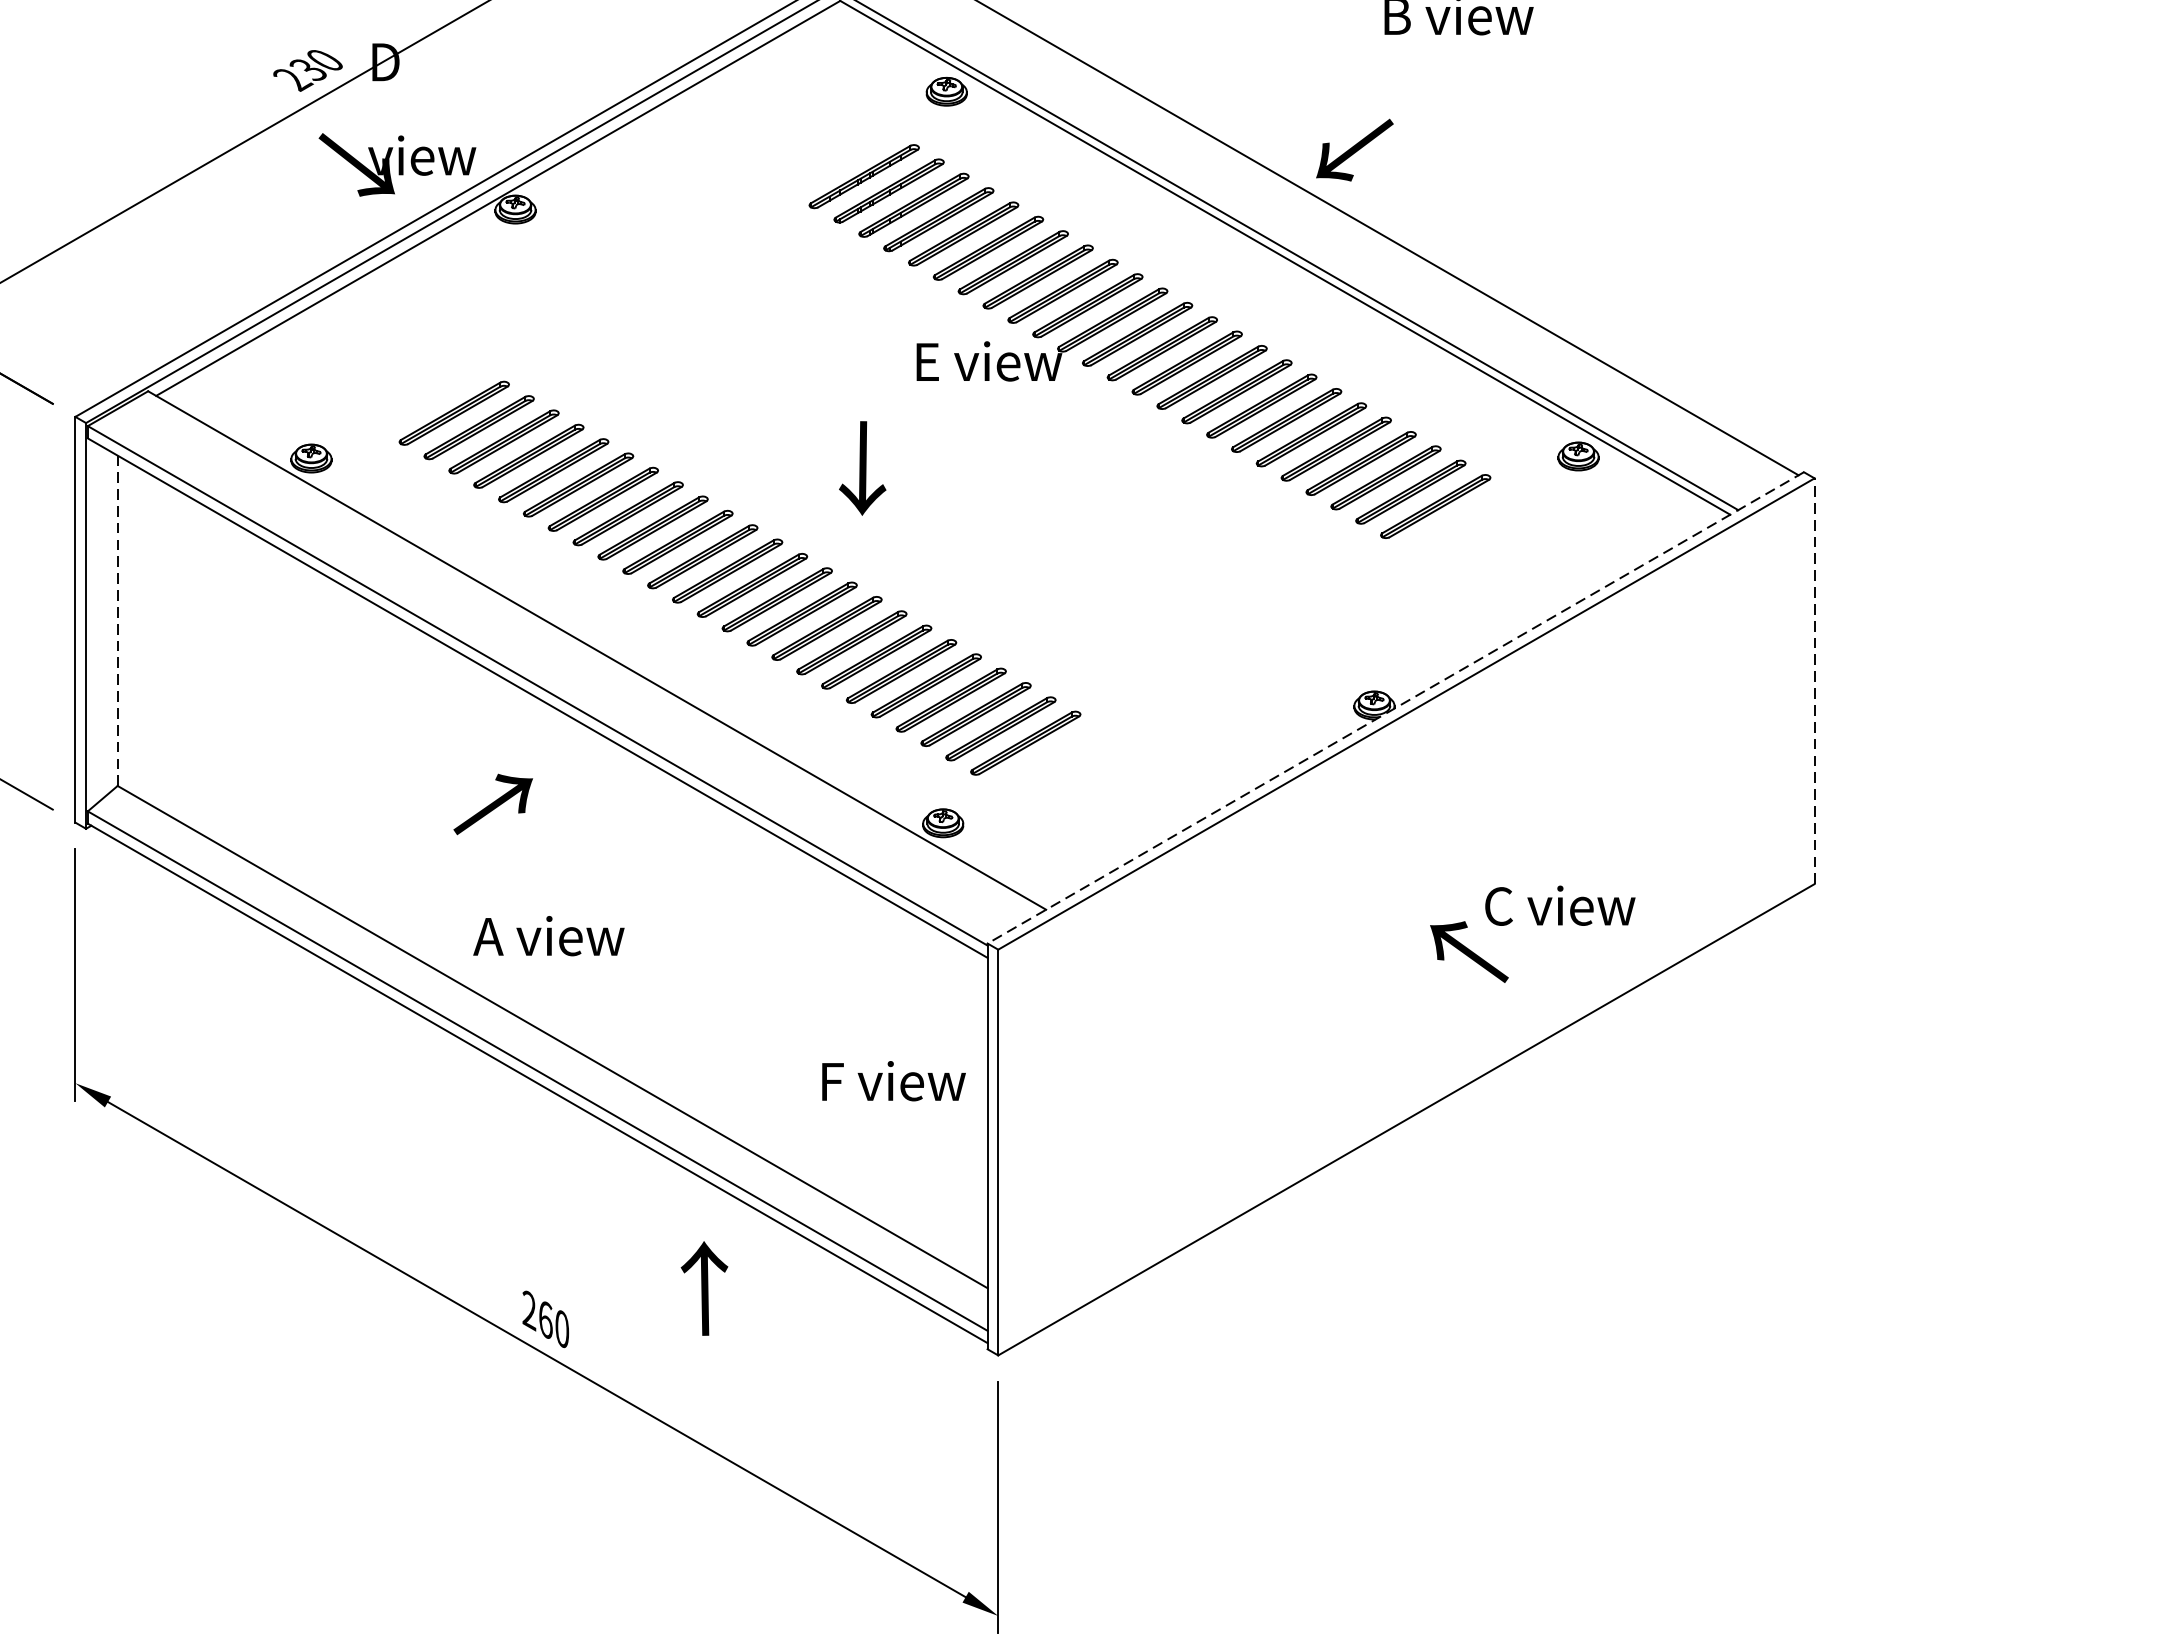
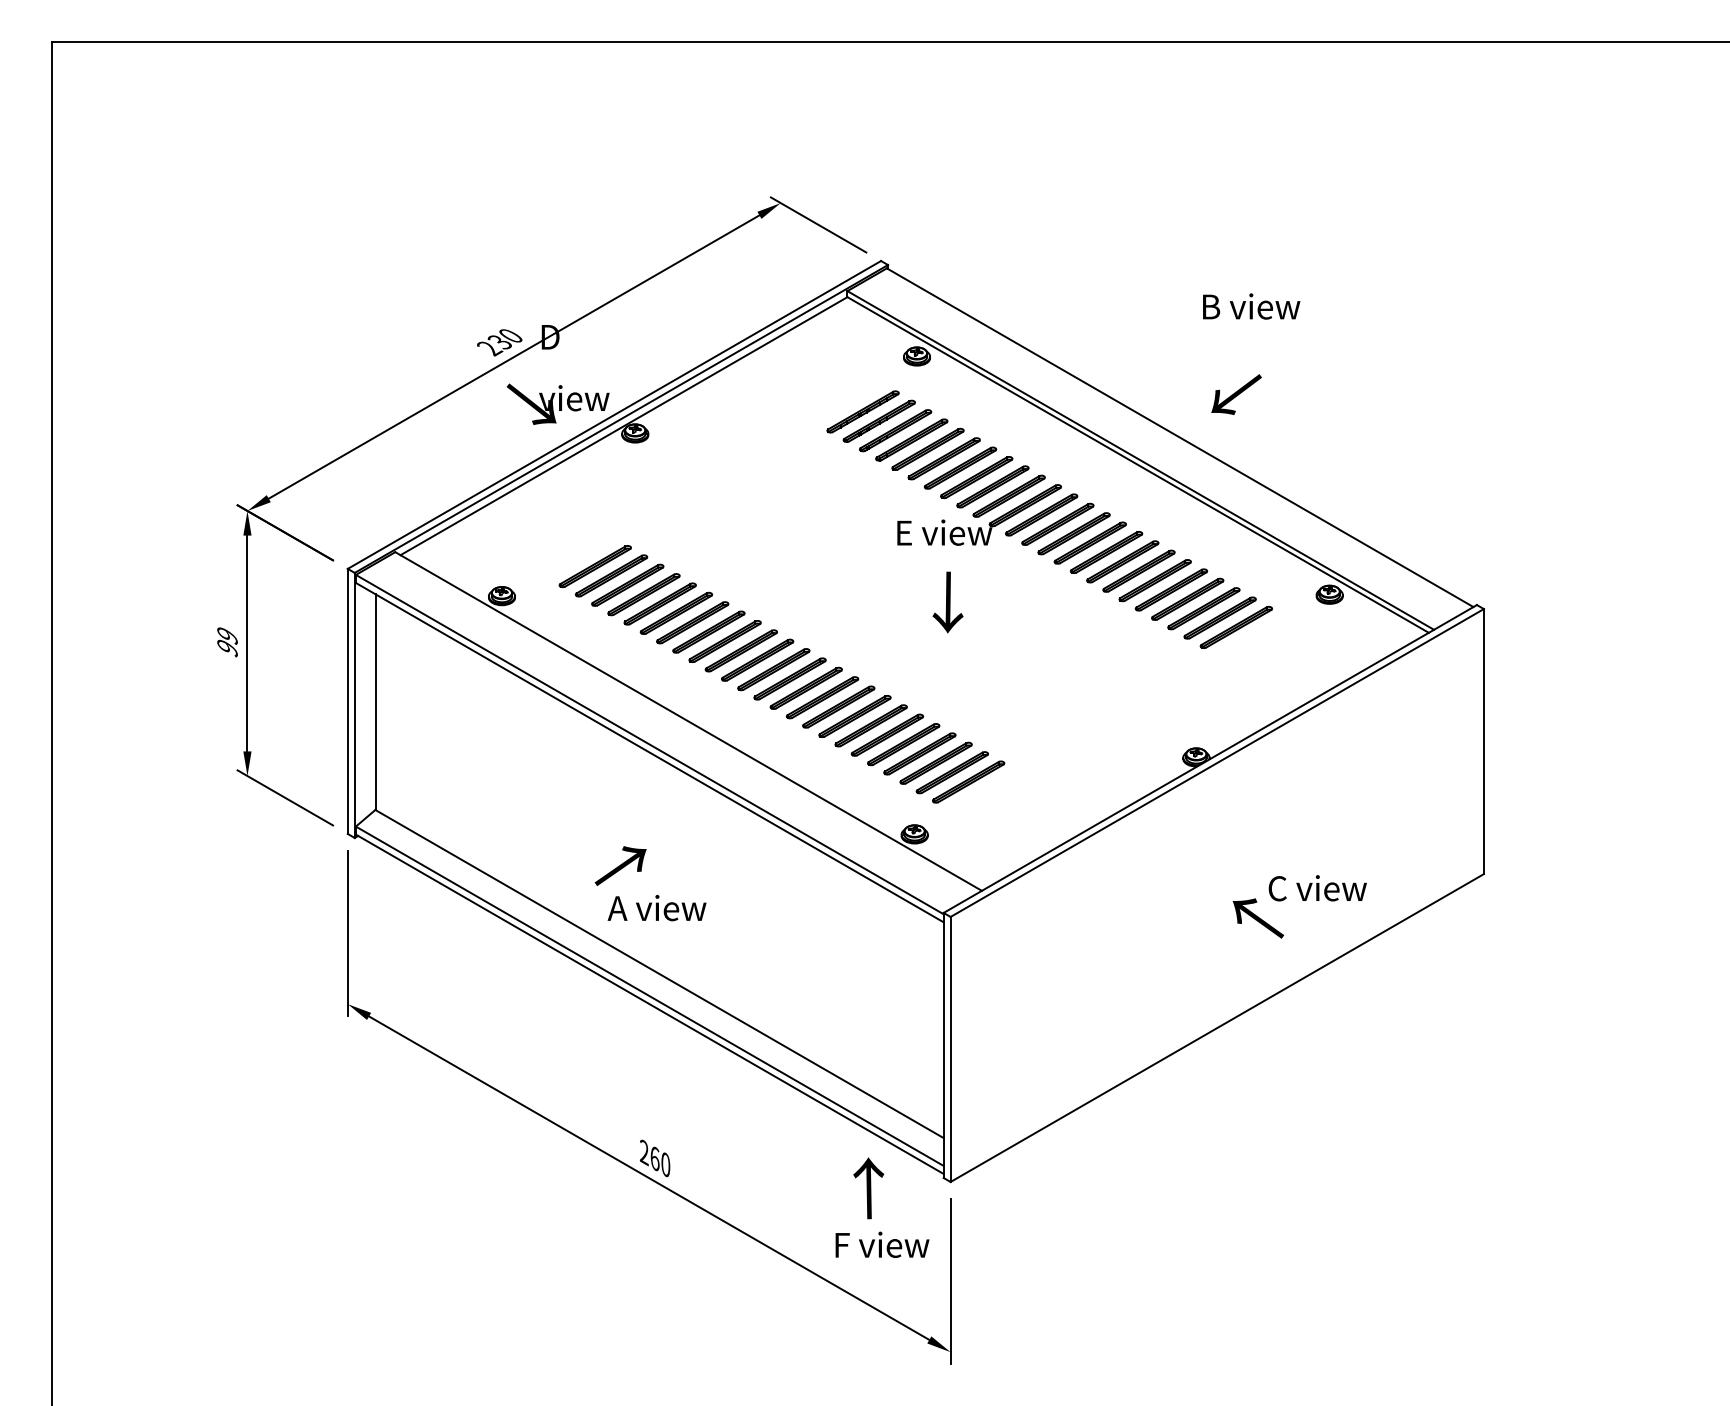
text: (1354, 149) -> (1236, 394), moved
text: (861, 468) -> (947, 602), moved
line: (117, 621) -> (375, 702), dashed -> solid
line: (1813, 681) -> (1483, 741), dashed -> solid
line: (1396, 707) -> (1210, 758), dashed -> solid
text: (492, 803) -> (620, 865), moved
text: (893, 1080) -> (882, 1244), moved
text: (704, 1288) -> (868, 1188), moved

